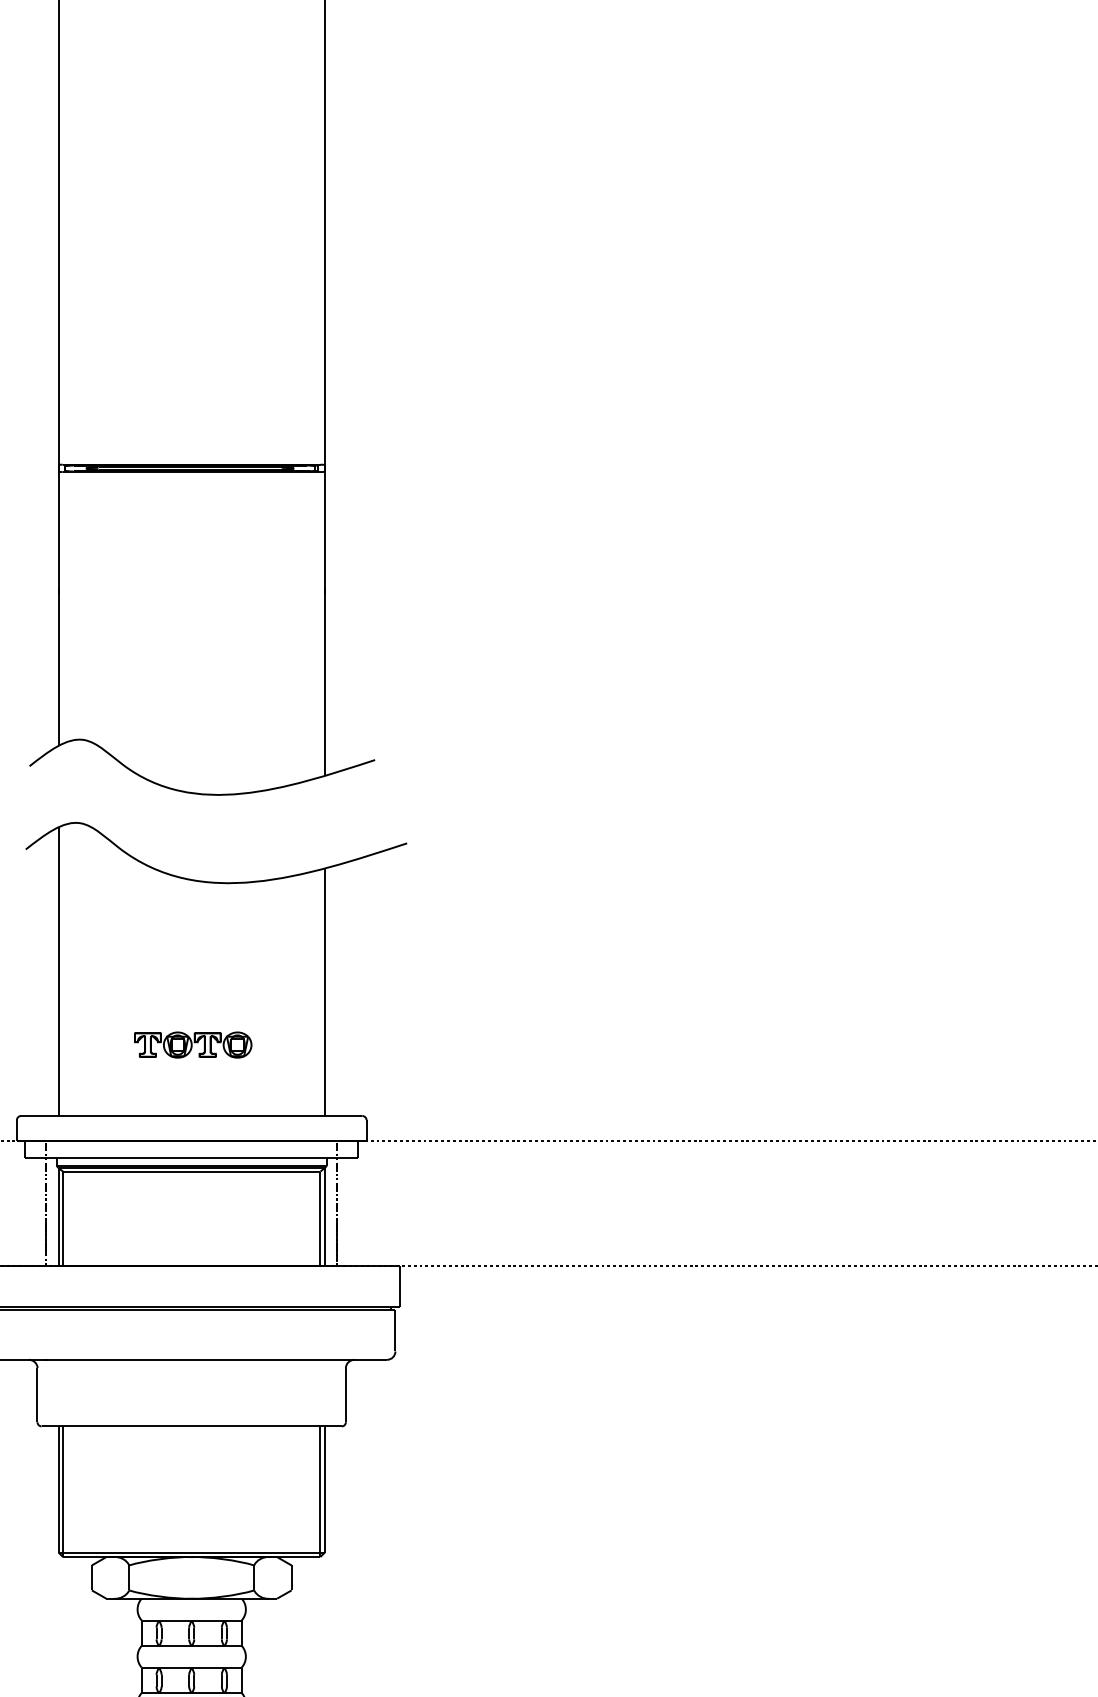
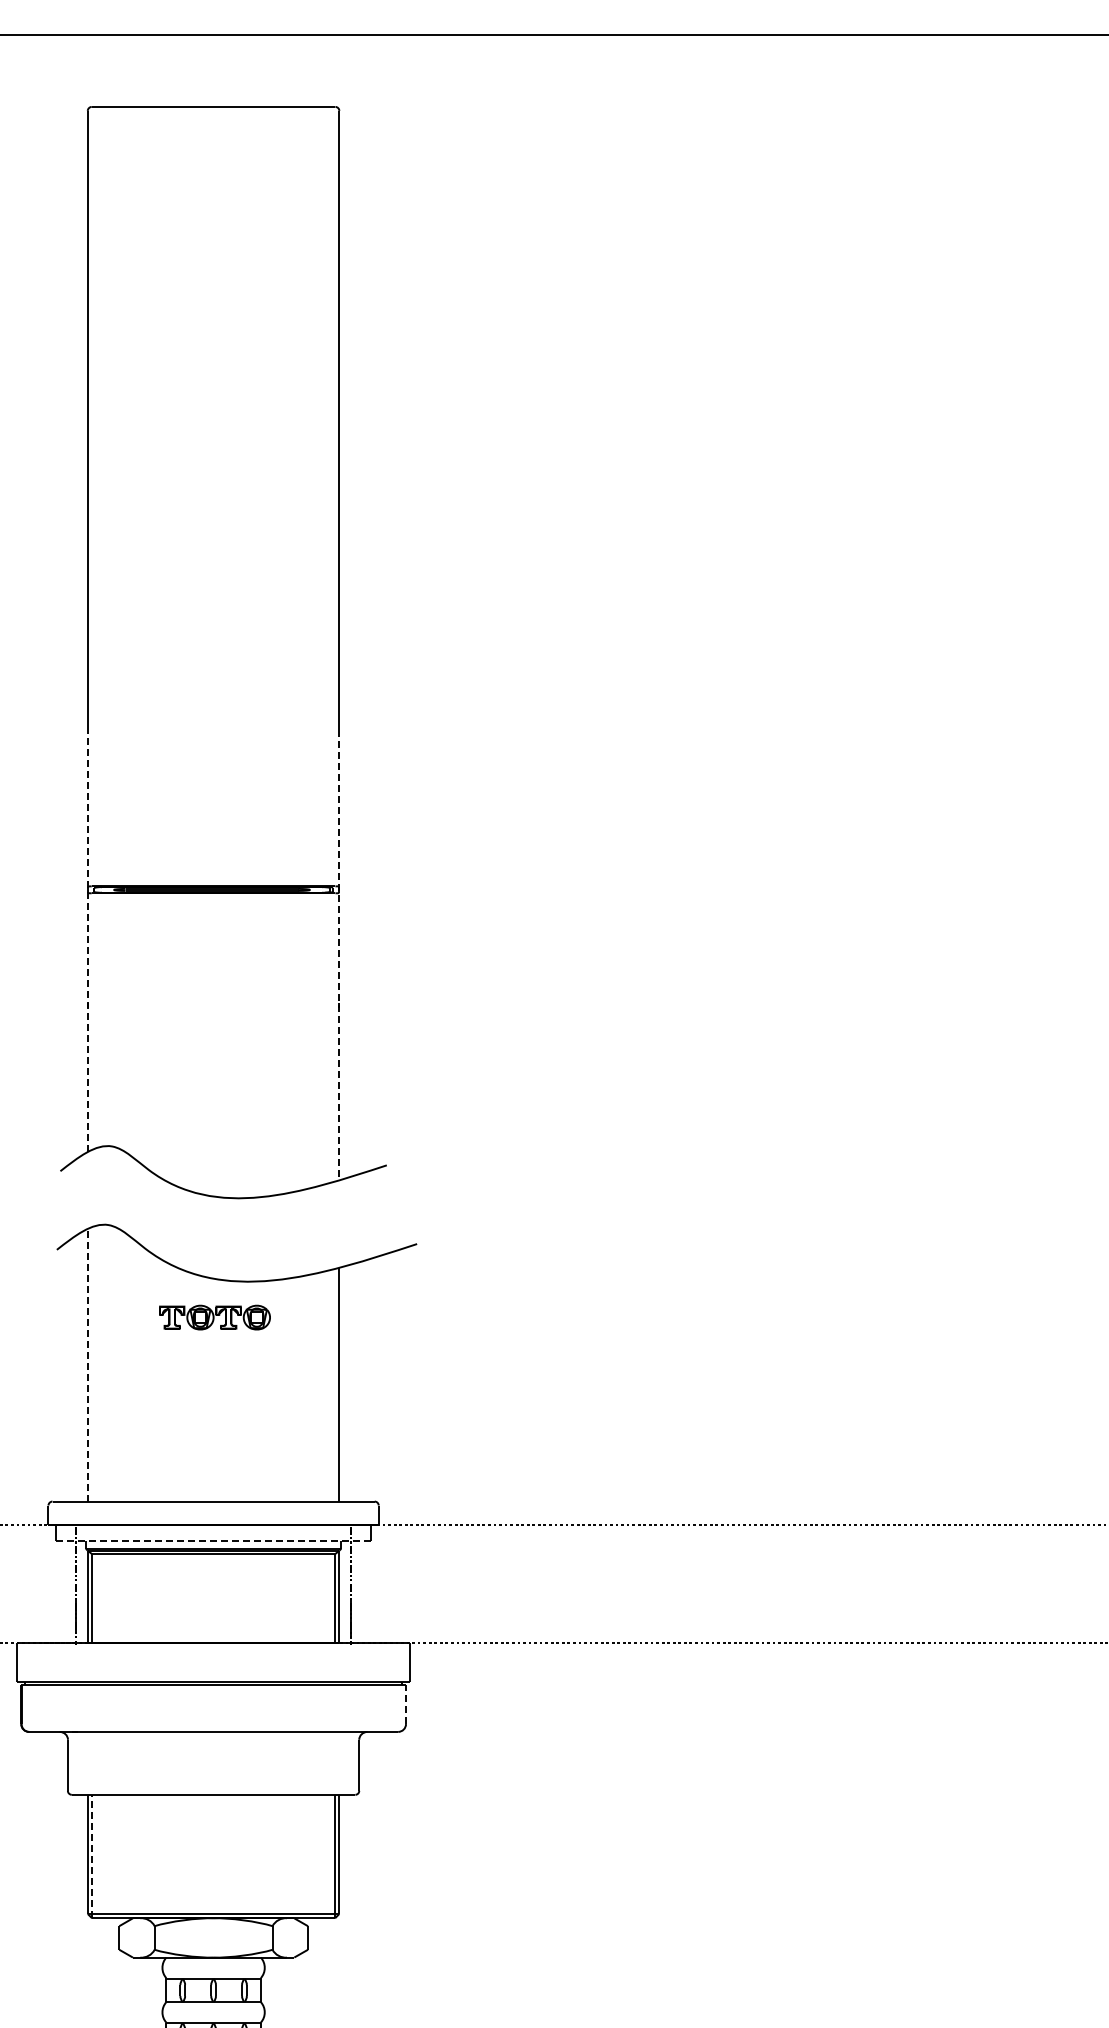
line: (58, 523) -> (87, 941), solid -> dashed
line: (325, 537) -> (339, 955), solid -> dashed
line: (58, 970) -> (87, 1364), solid -> dashed
part: (192, 1044) -> (214, 1317), moved
line: (192, 1157) -> (214, 1540), solid -> dashed
line: (395, 1330) -> (406, 1704), solid -> dashed
line: (63, 1491) -> (92, 1856), solid -> dashed

